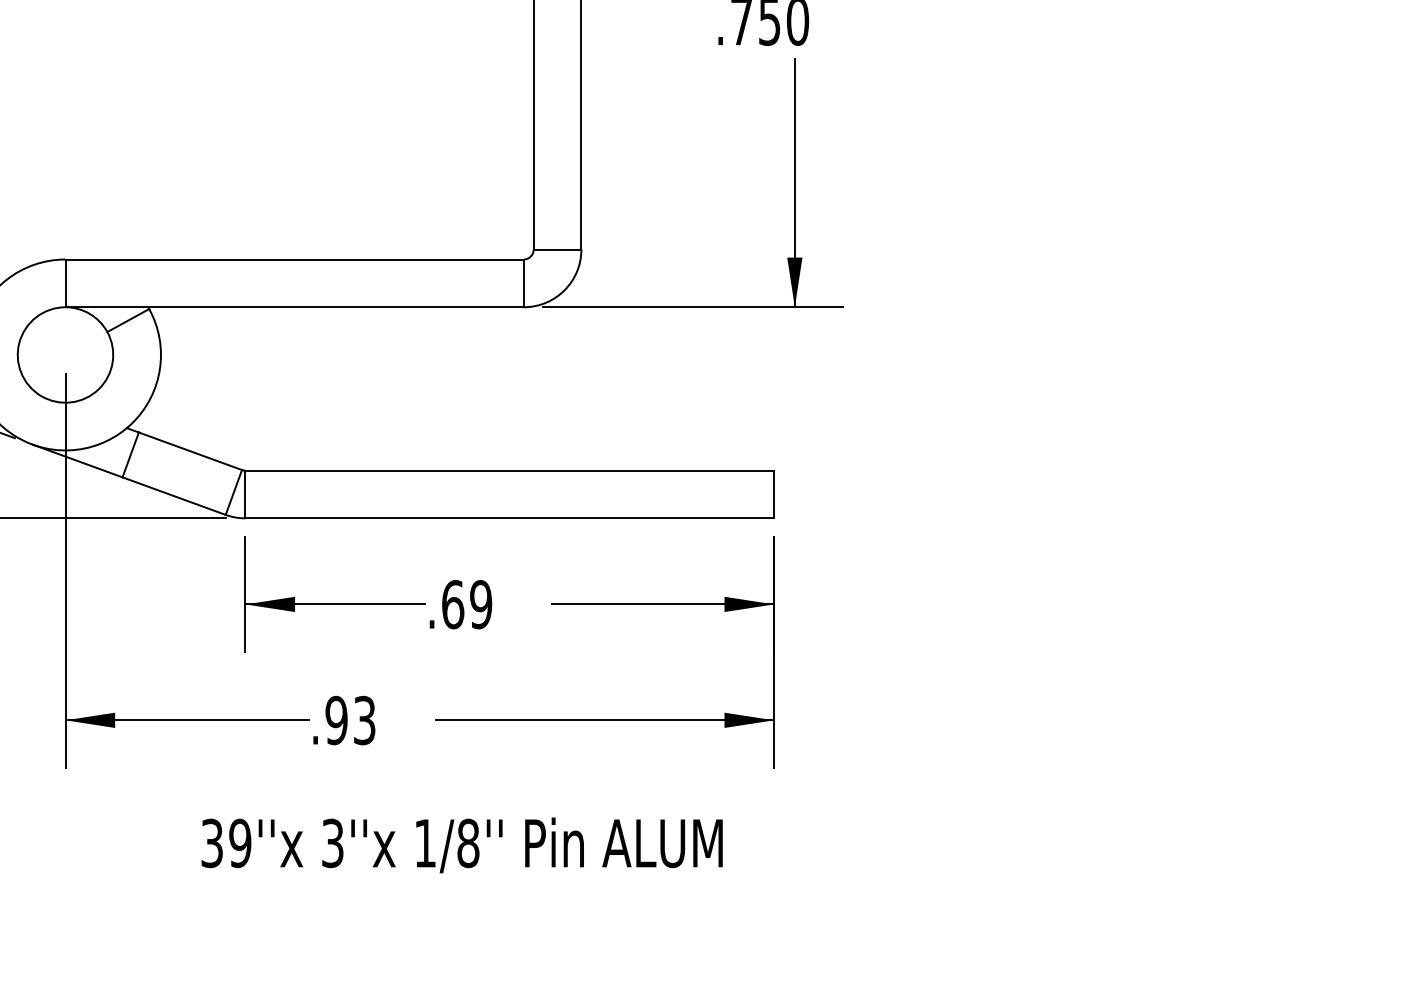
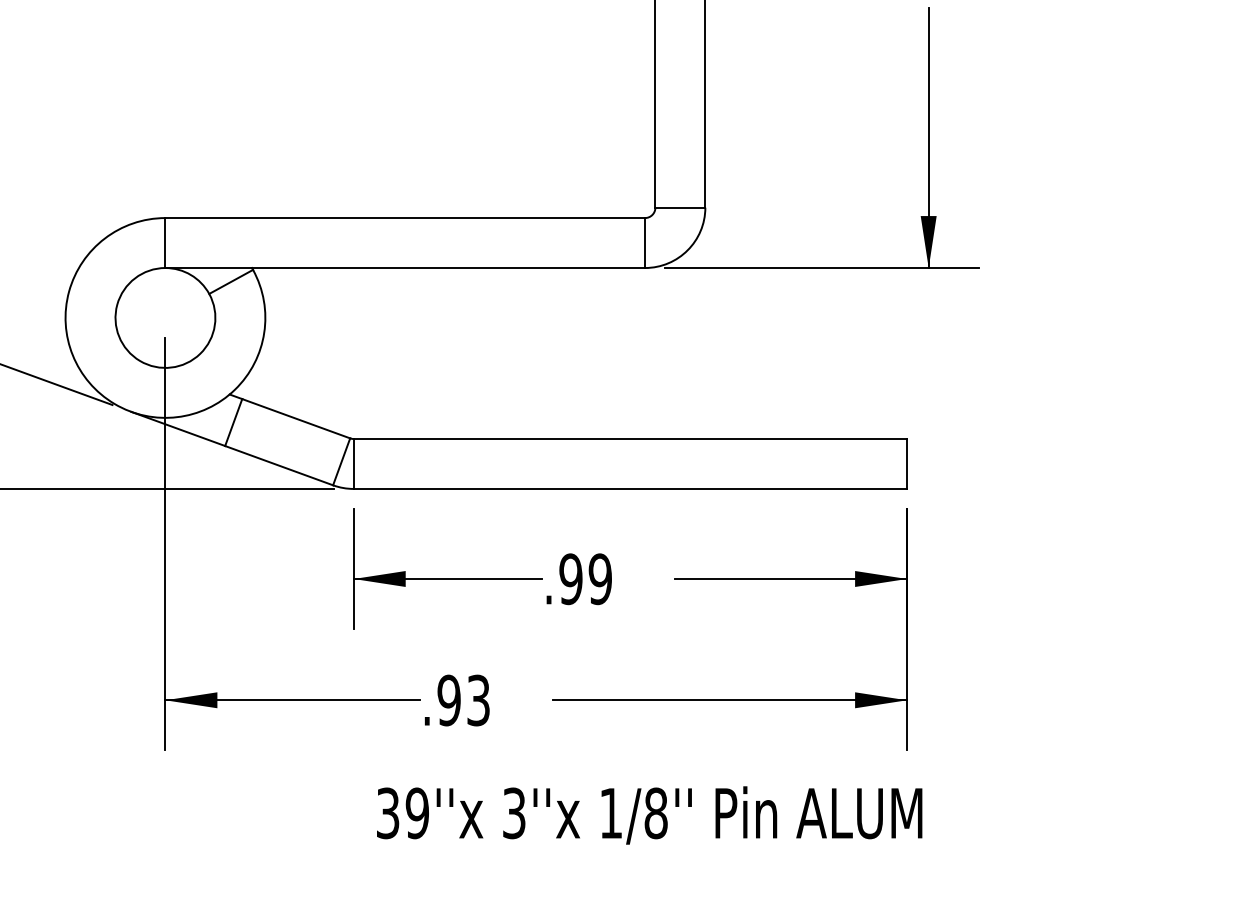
text: (453, 604) -> (571, 579), .69 -> .99
text: (461, 845) -> (648, 815), moved

